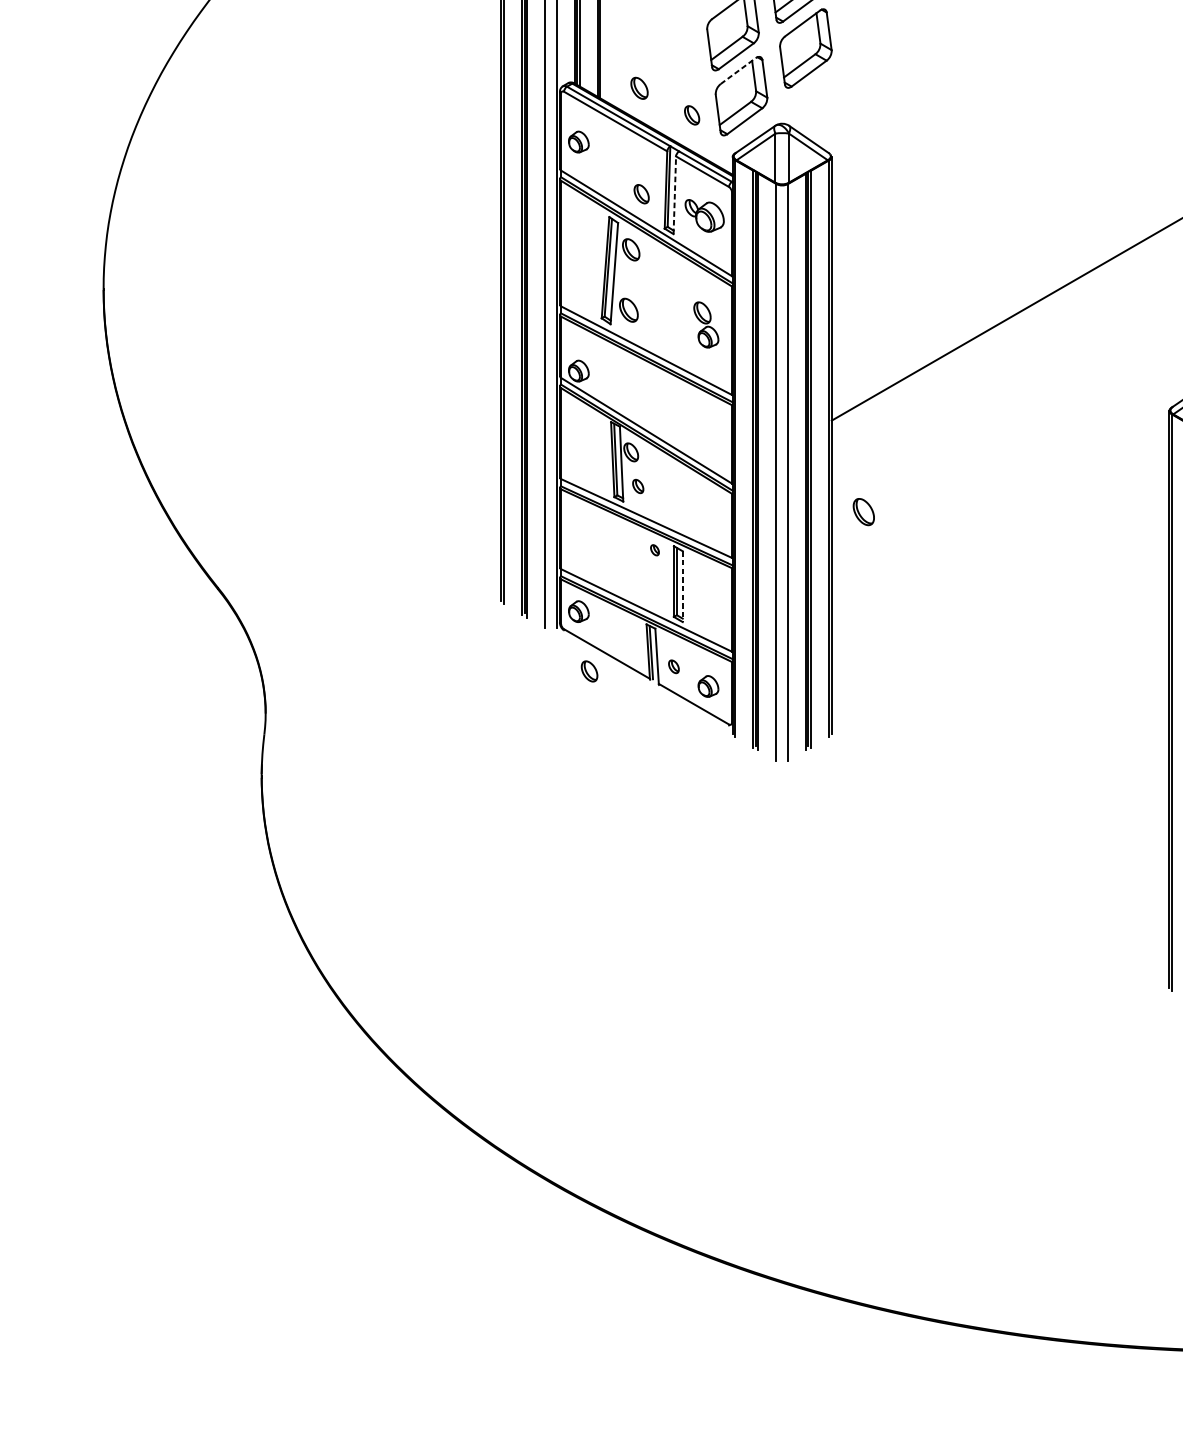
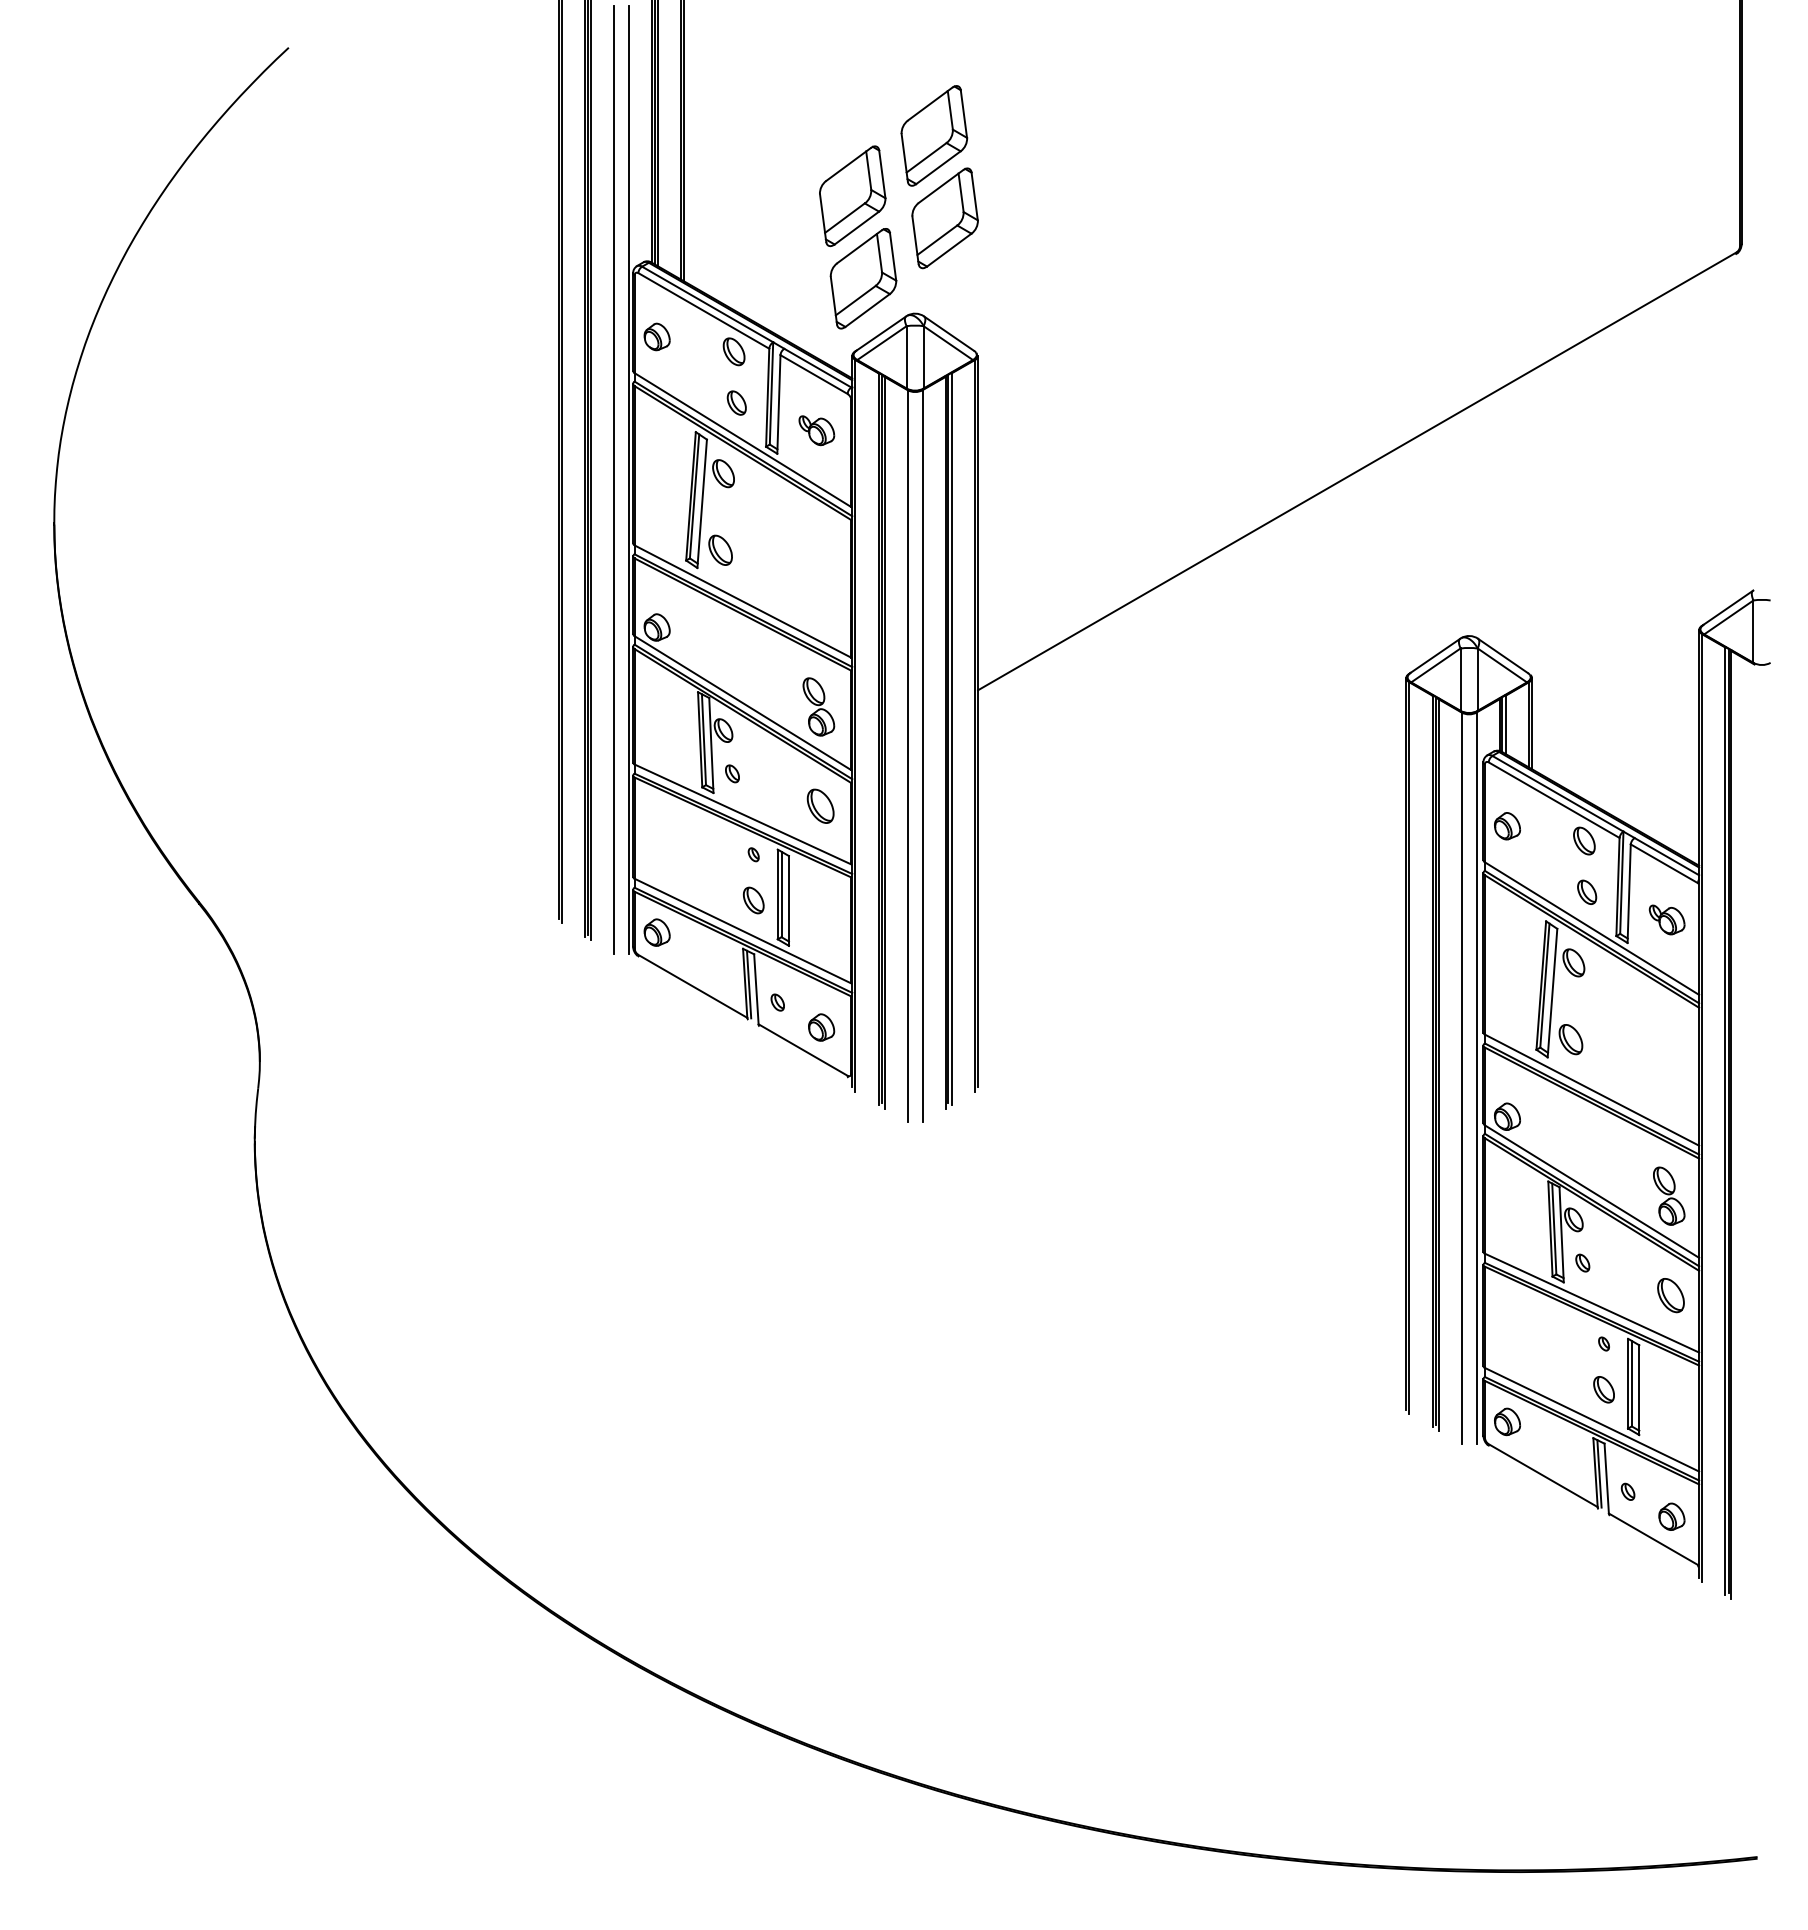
line: (738, 70) -> (859, 246), dashed -> solid
part: (639, 88) -> (733, 351), moved
part: (691, 114) -> (800, 302), removed
line: (674, 194) -> (778, 403), dashed -> solid
part: (704, 215) -> (816, 430), size x0.71
part: (706, 324) -> (818, 706), moved
part: (863, 511) -> (820, 805), moved
line: (682, 586) -> (788, 900), dashed -> solid
part: (589, 671) -> (753, 900), moved

